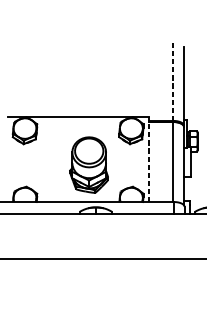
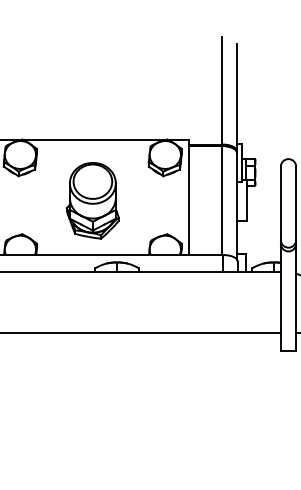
line: (172, 81) -> (221, 90), dashed -> solid
line: (148, 159) -> (188, 197), dashed -> solid
part: (88, 164) -> (92, 200), moved

